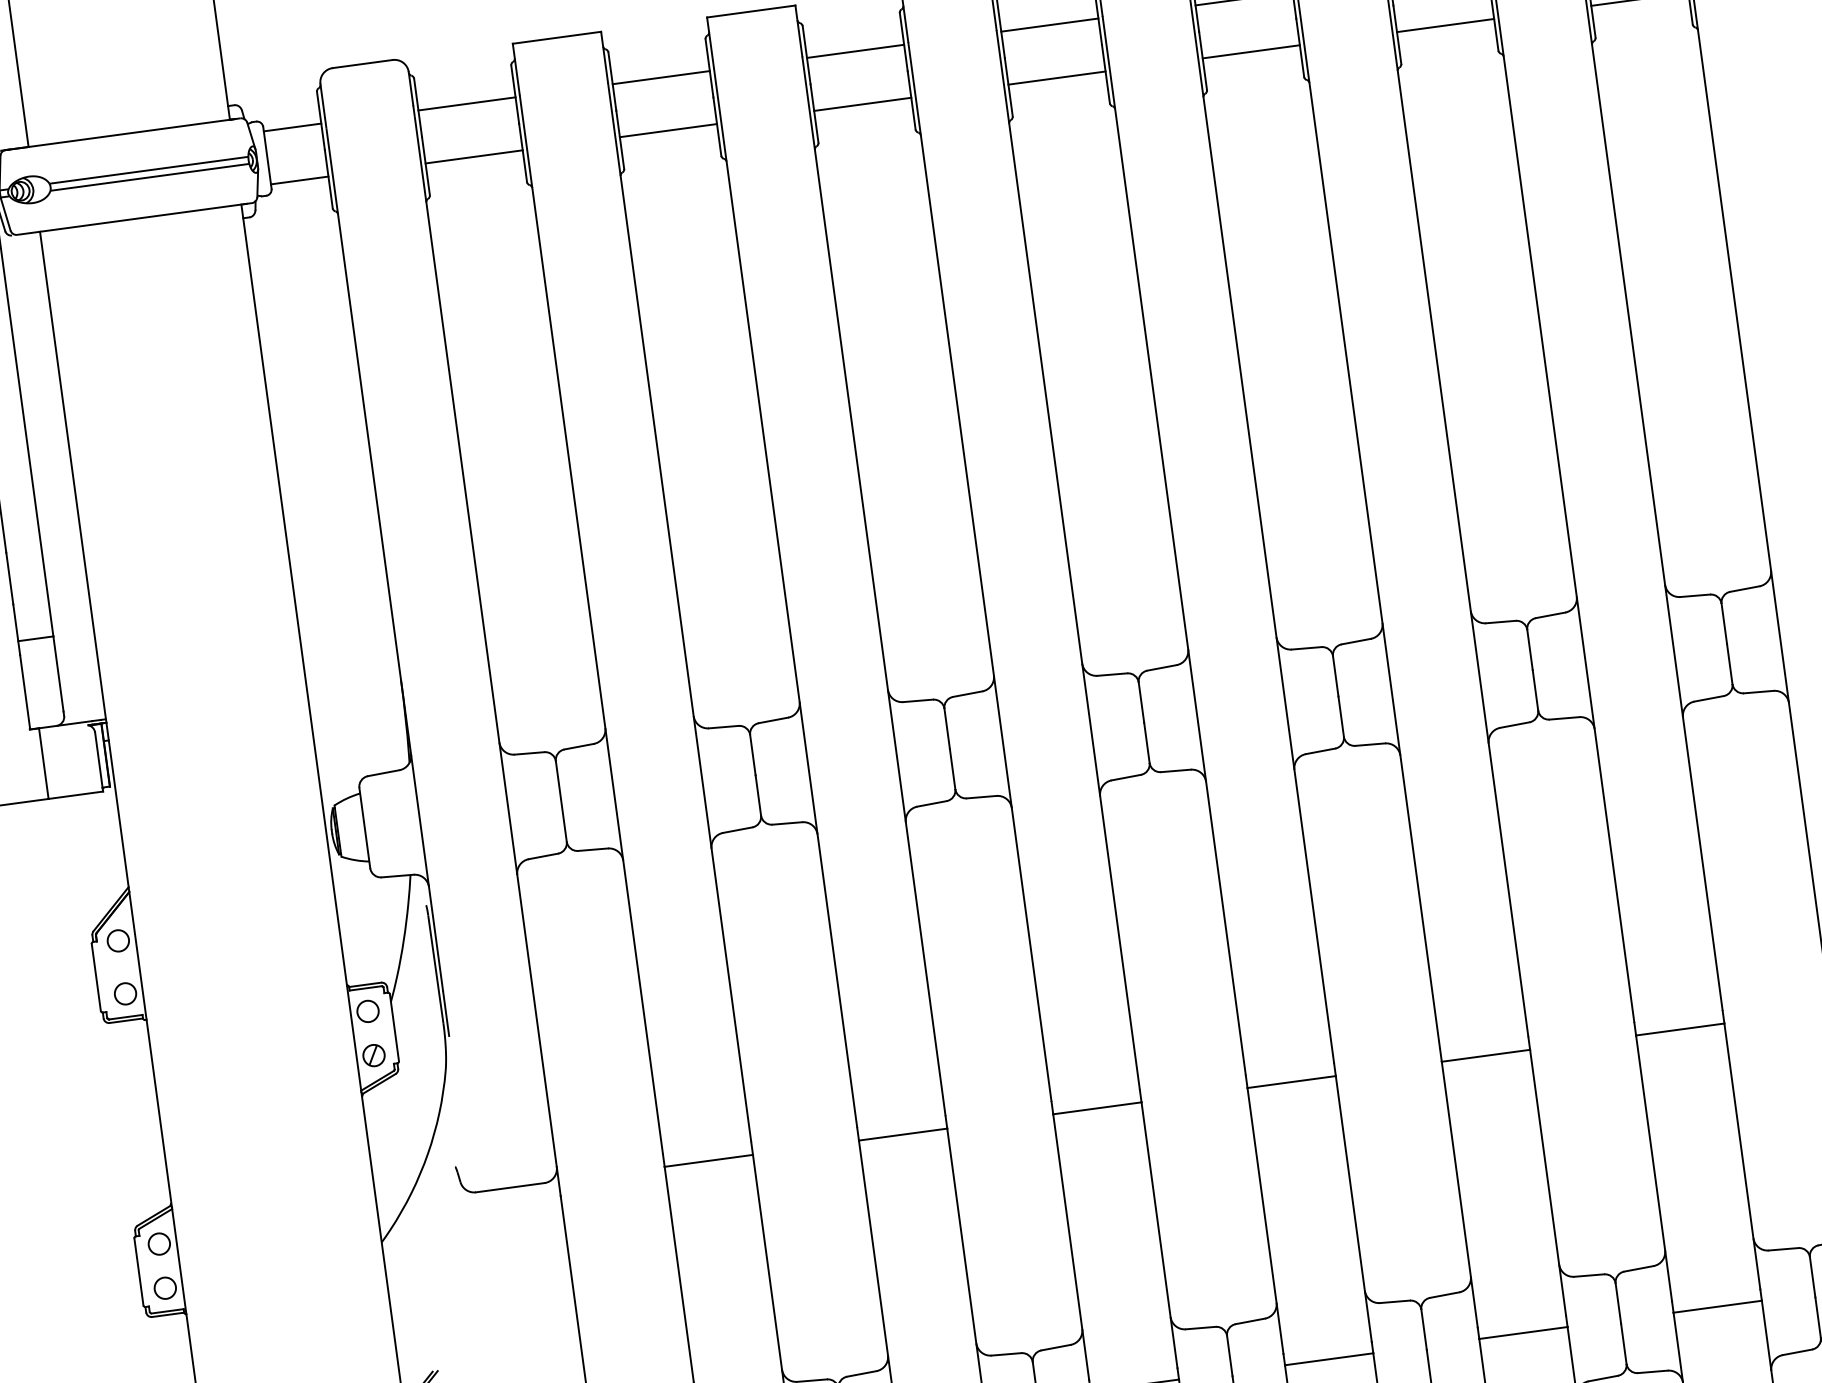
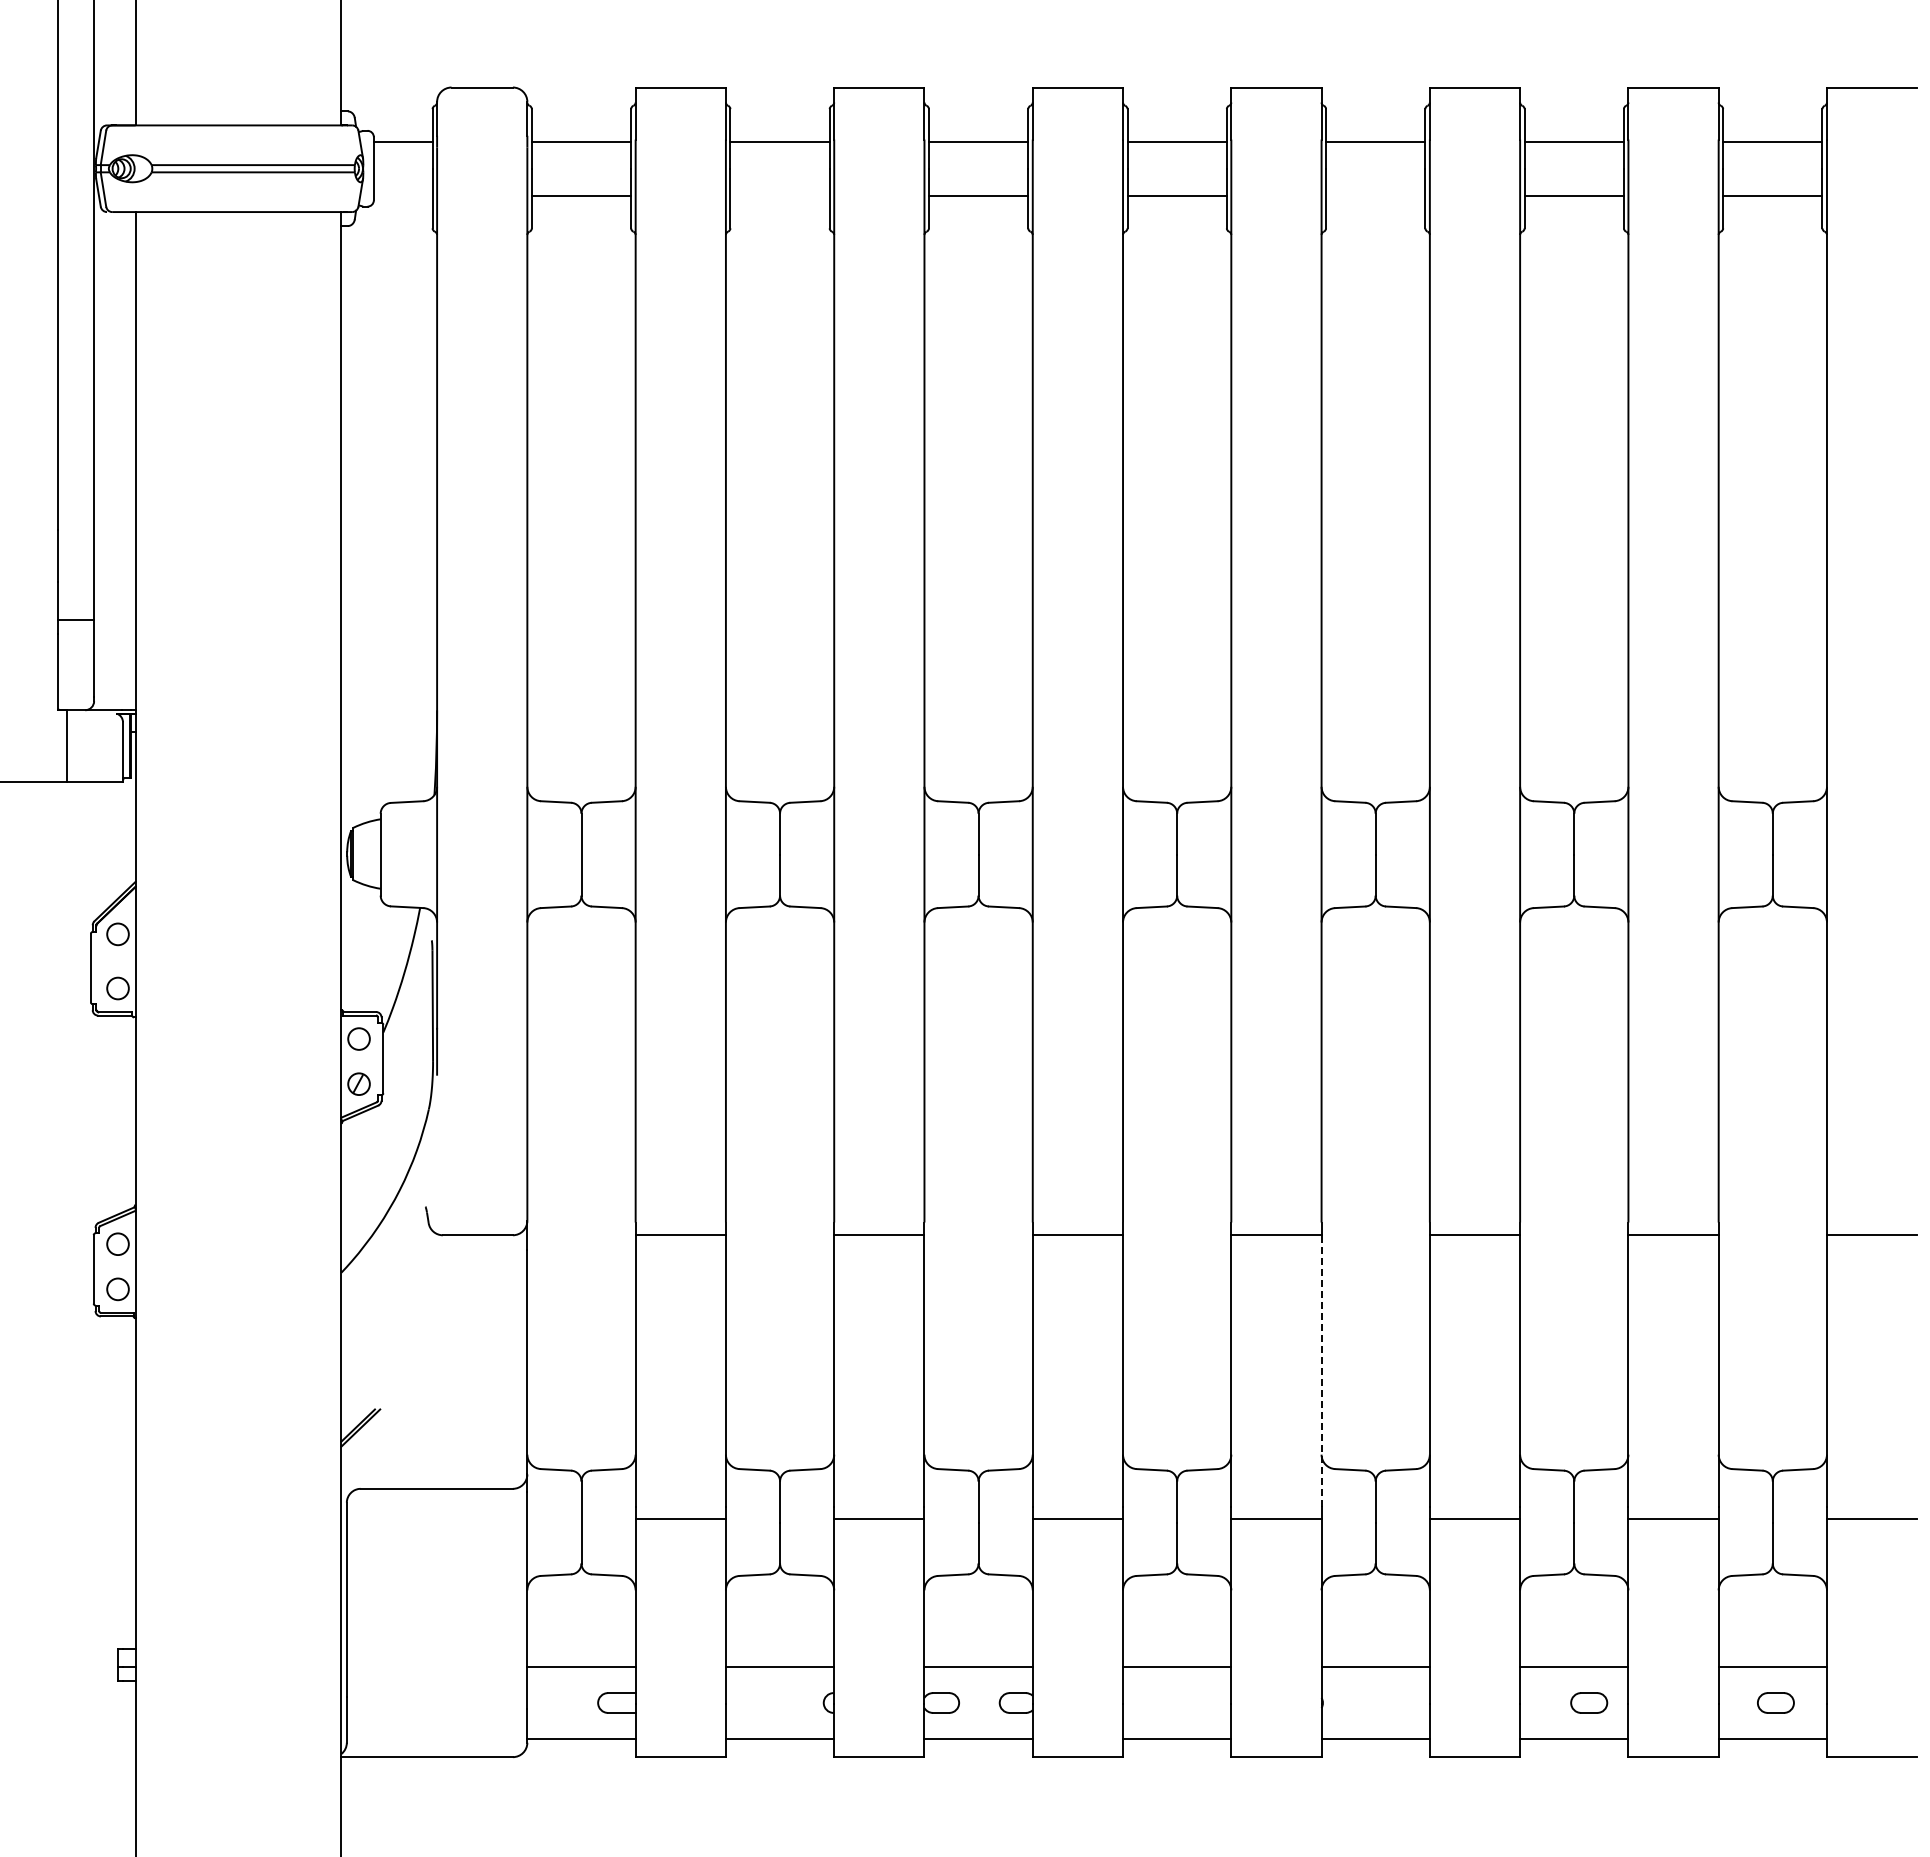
line: (1251, 51) -> (1375, 195), removed
line: (667, 130) -> (779, 195), removed
line: (298, 180) -> (402, 195), removed
line: (1353, 1209) -> (1321, 1371), solid -> dashed

